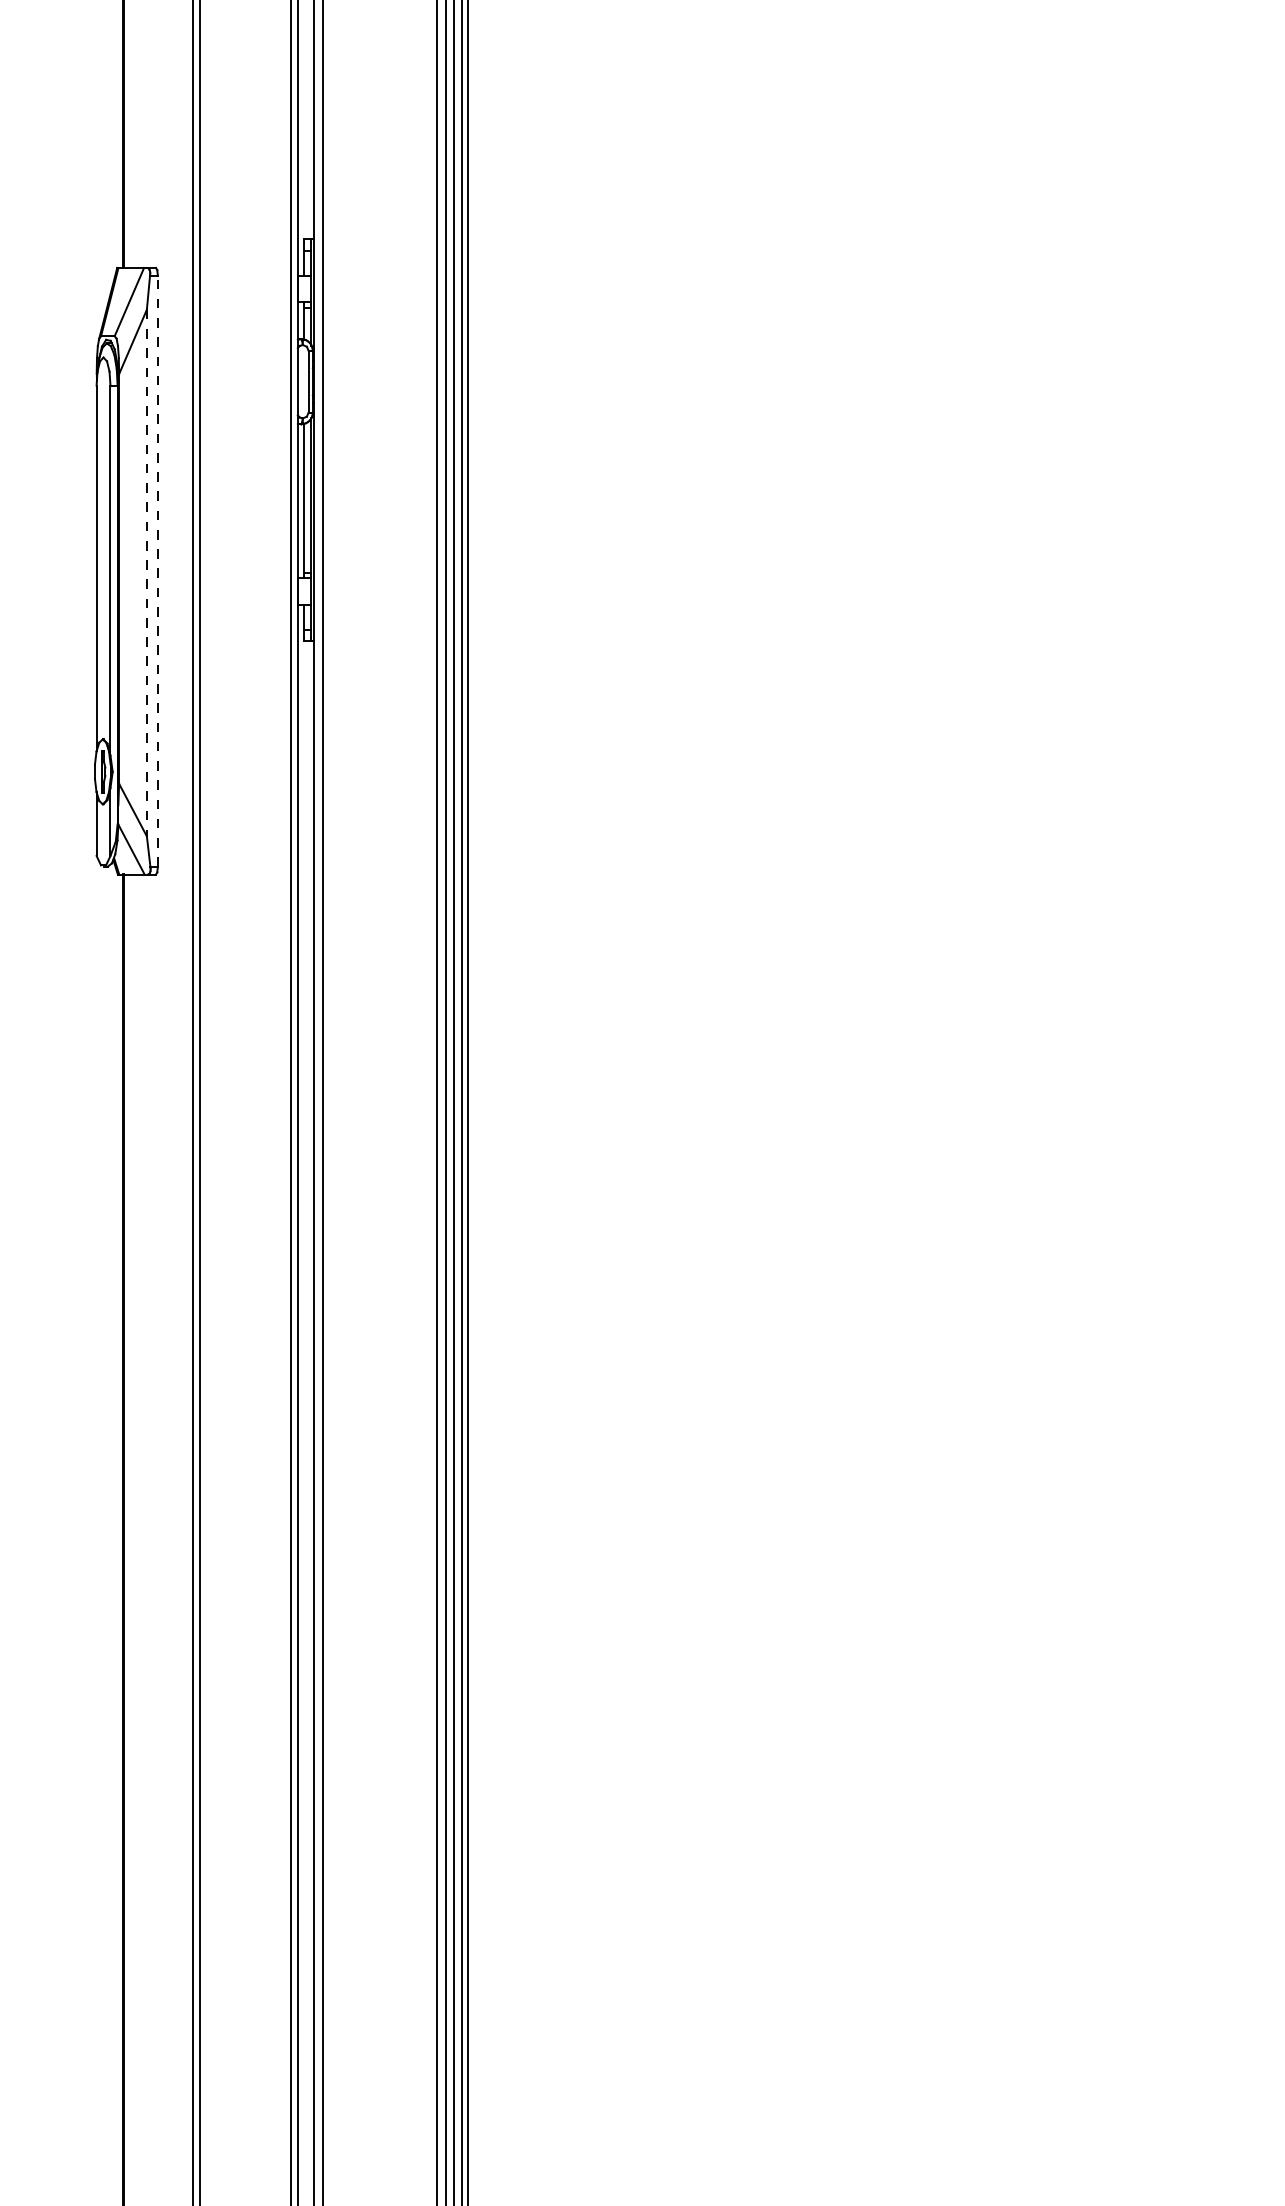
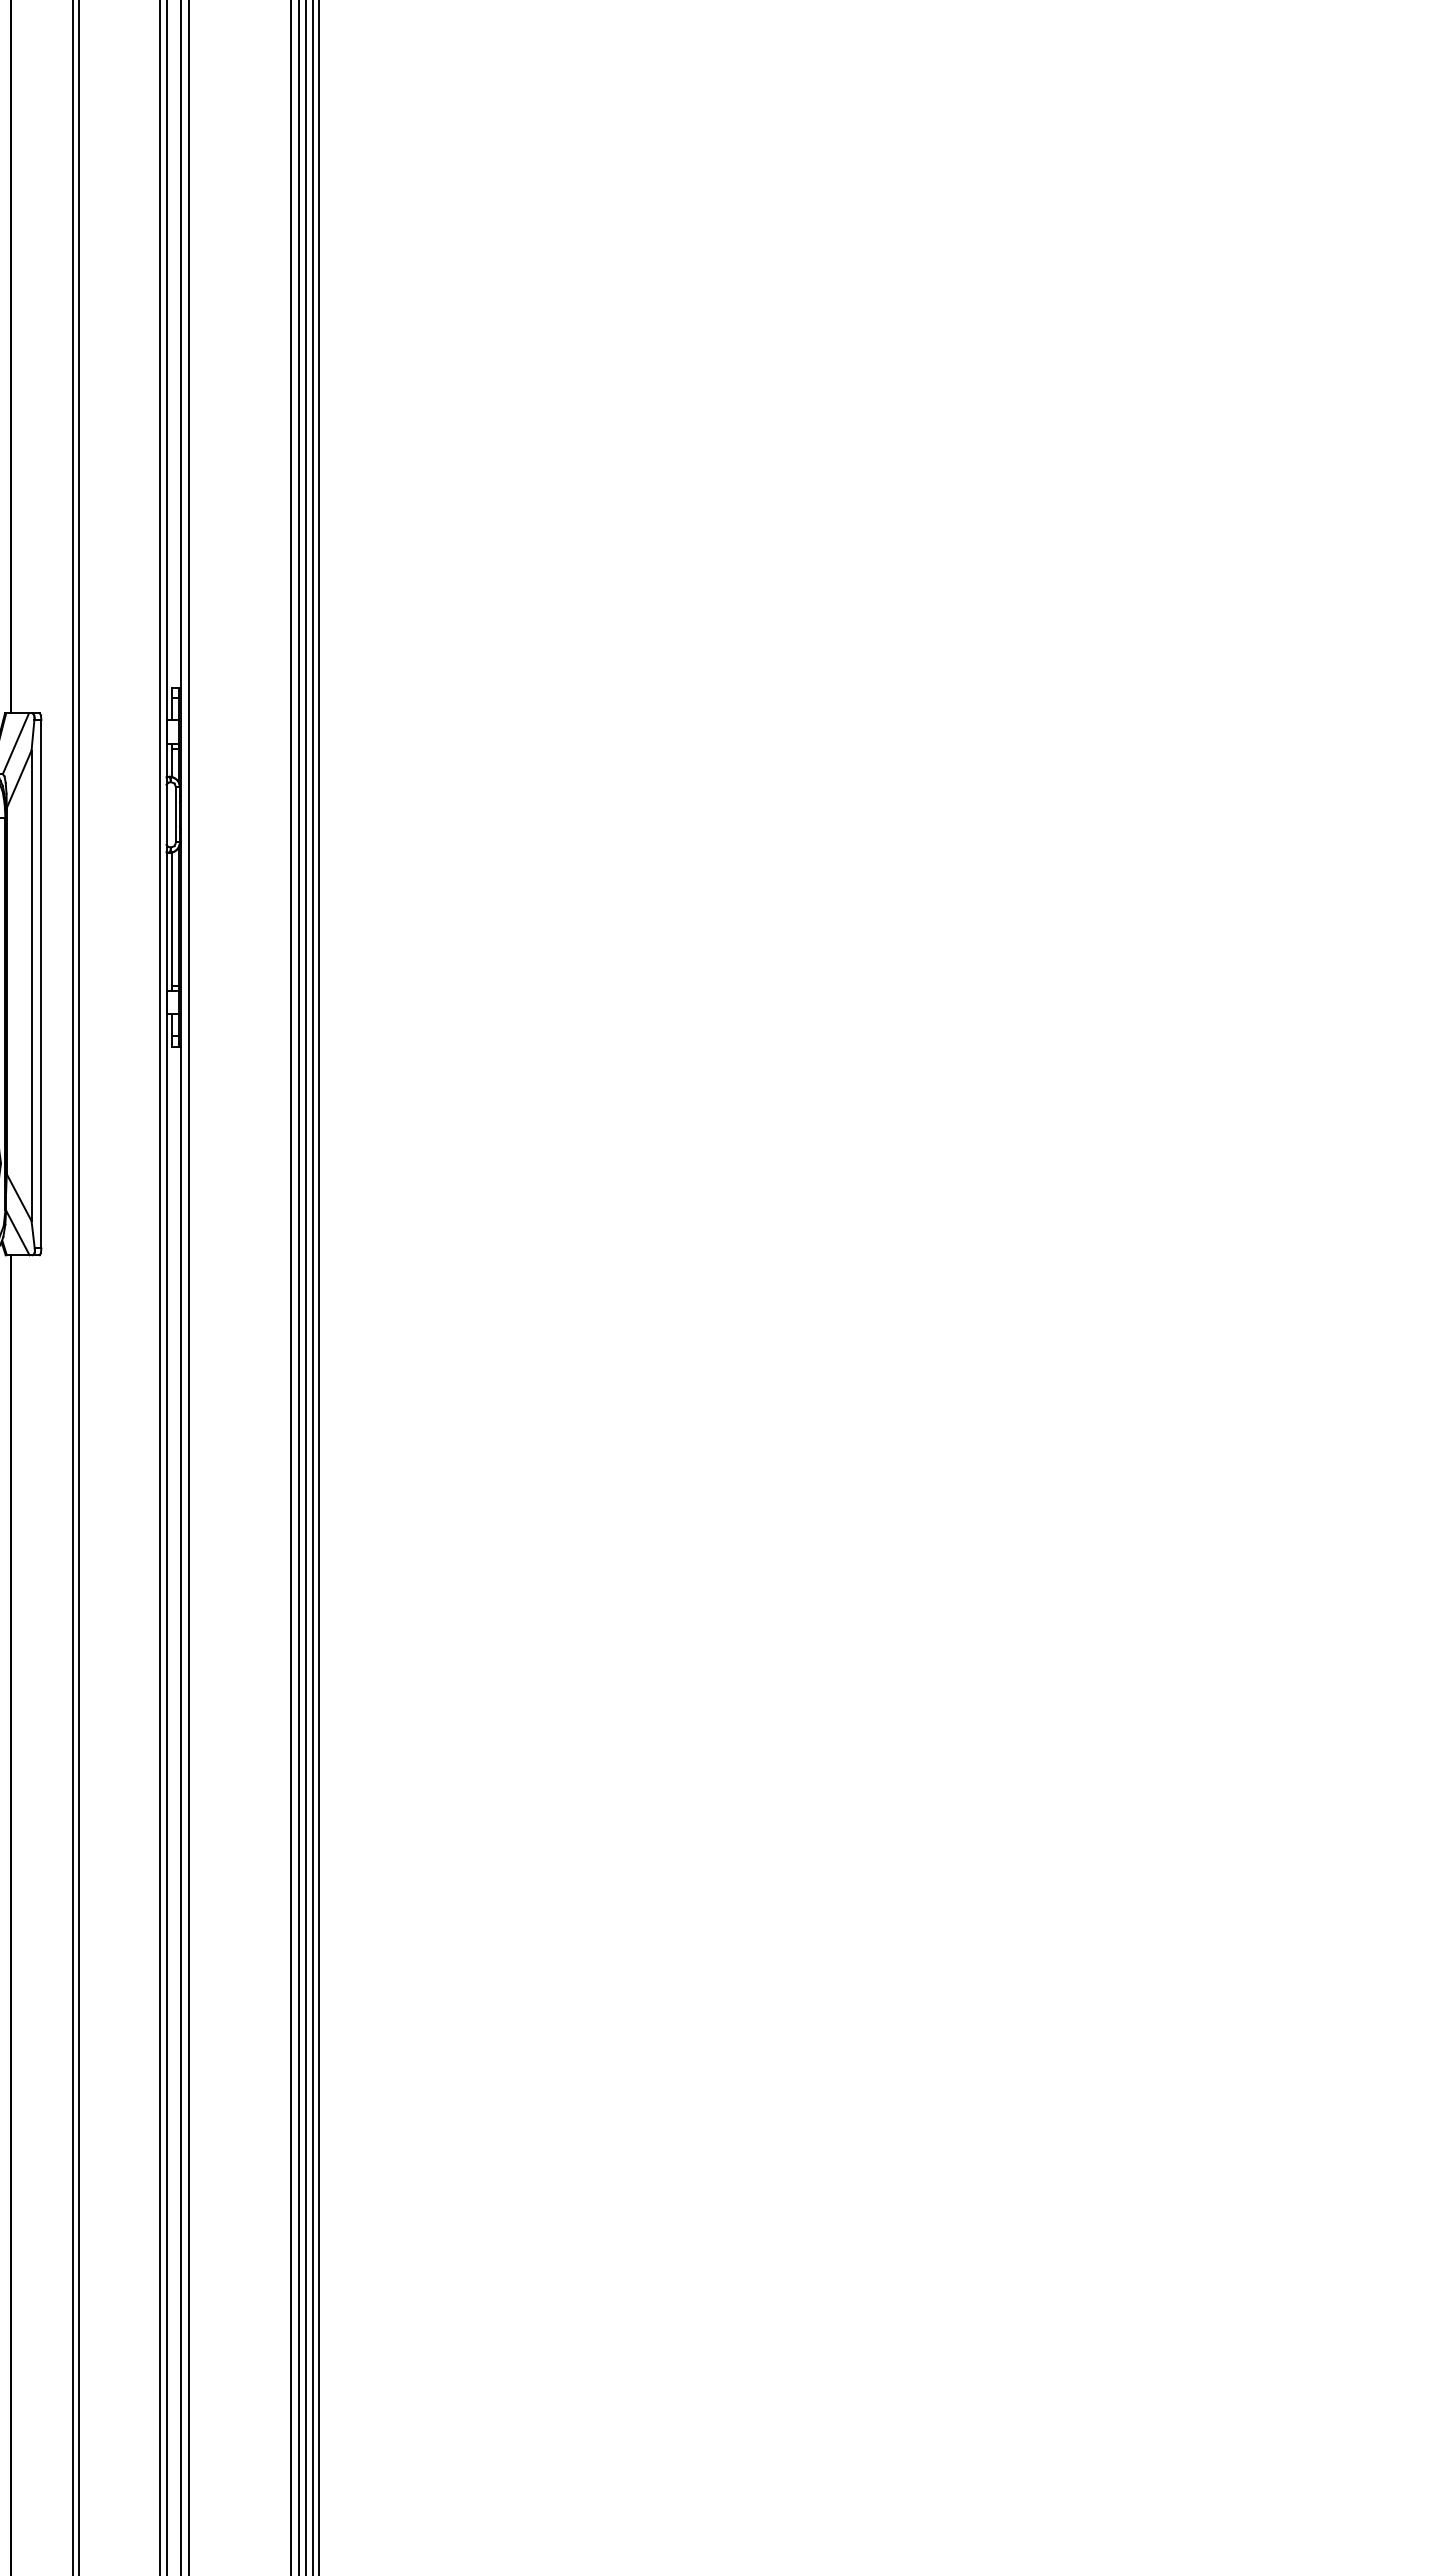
line: (157, 570) -> (41, 983), dashed -> solid
line: (146, 573) -> (31, 986), dashed -> solid

